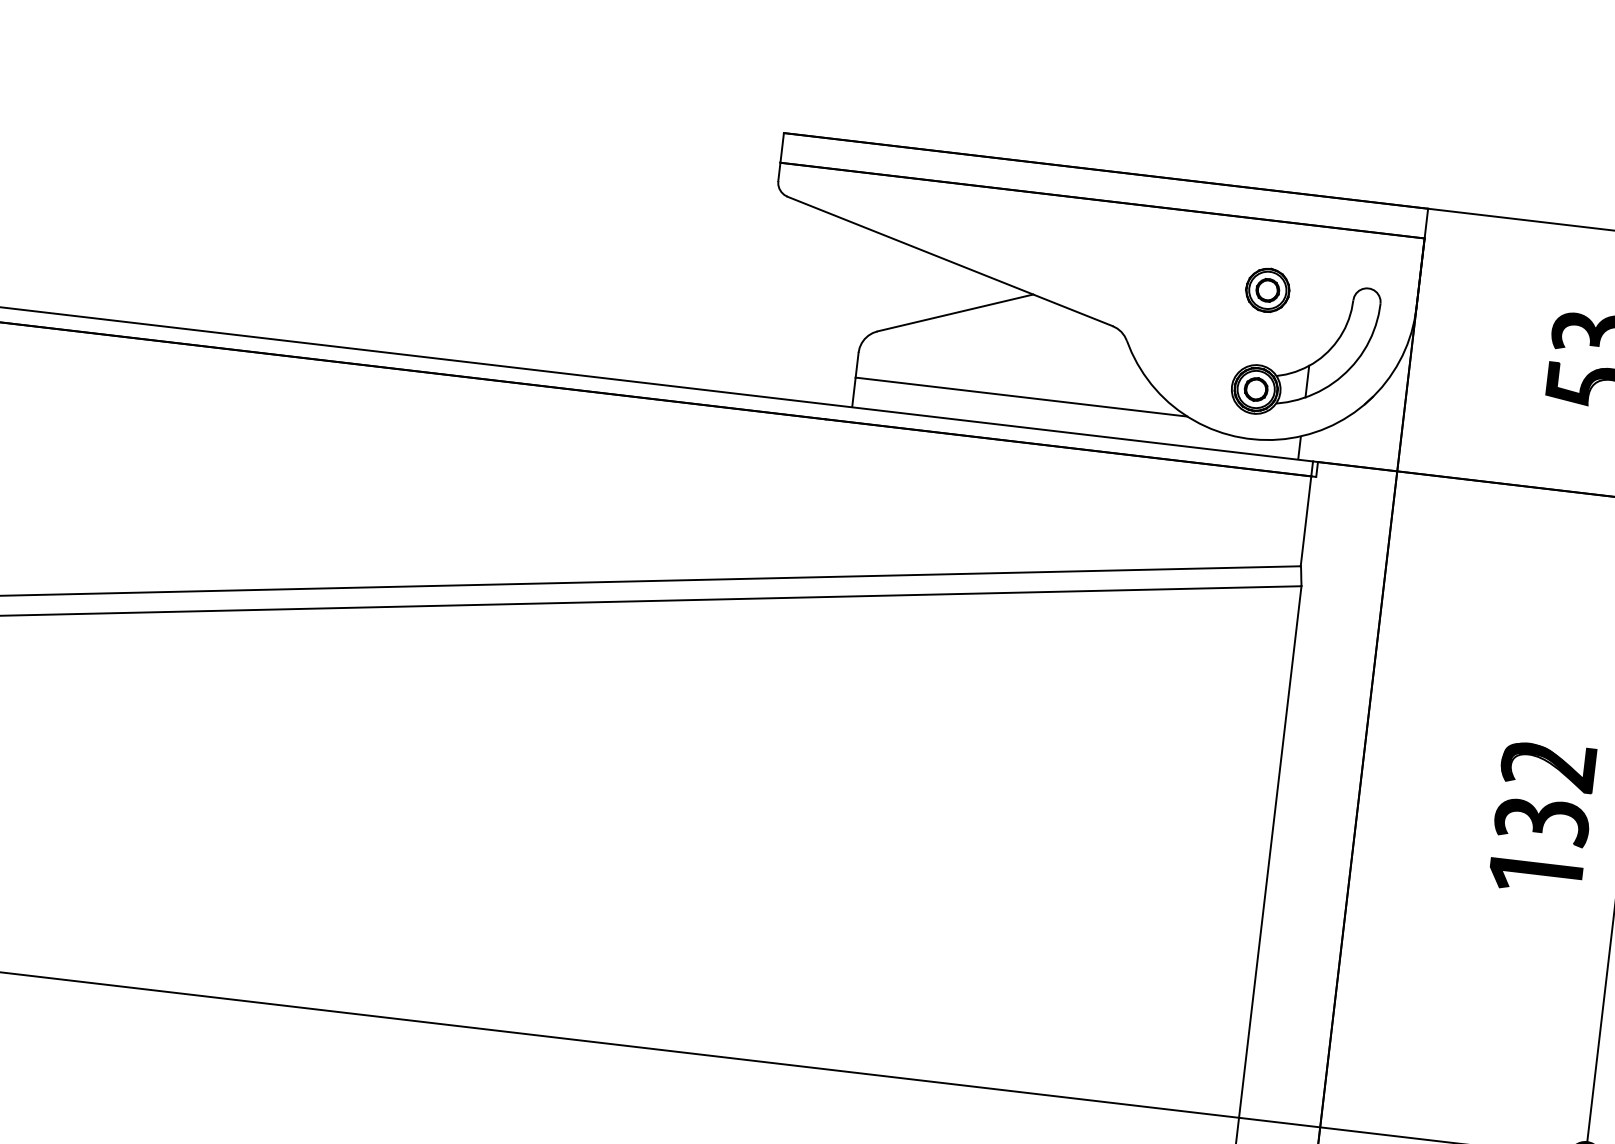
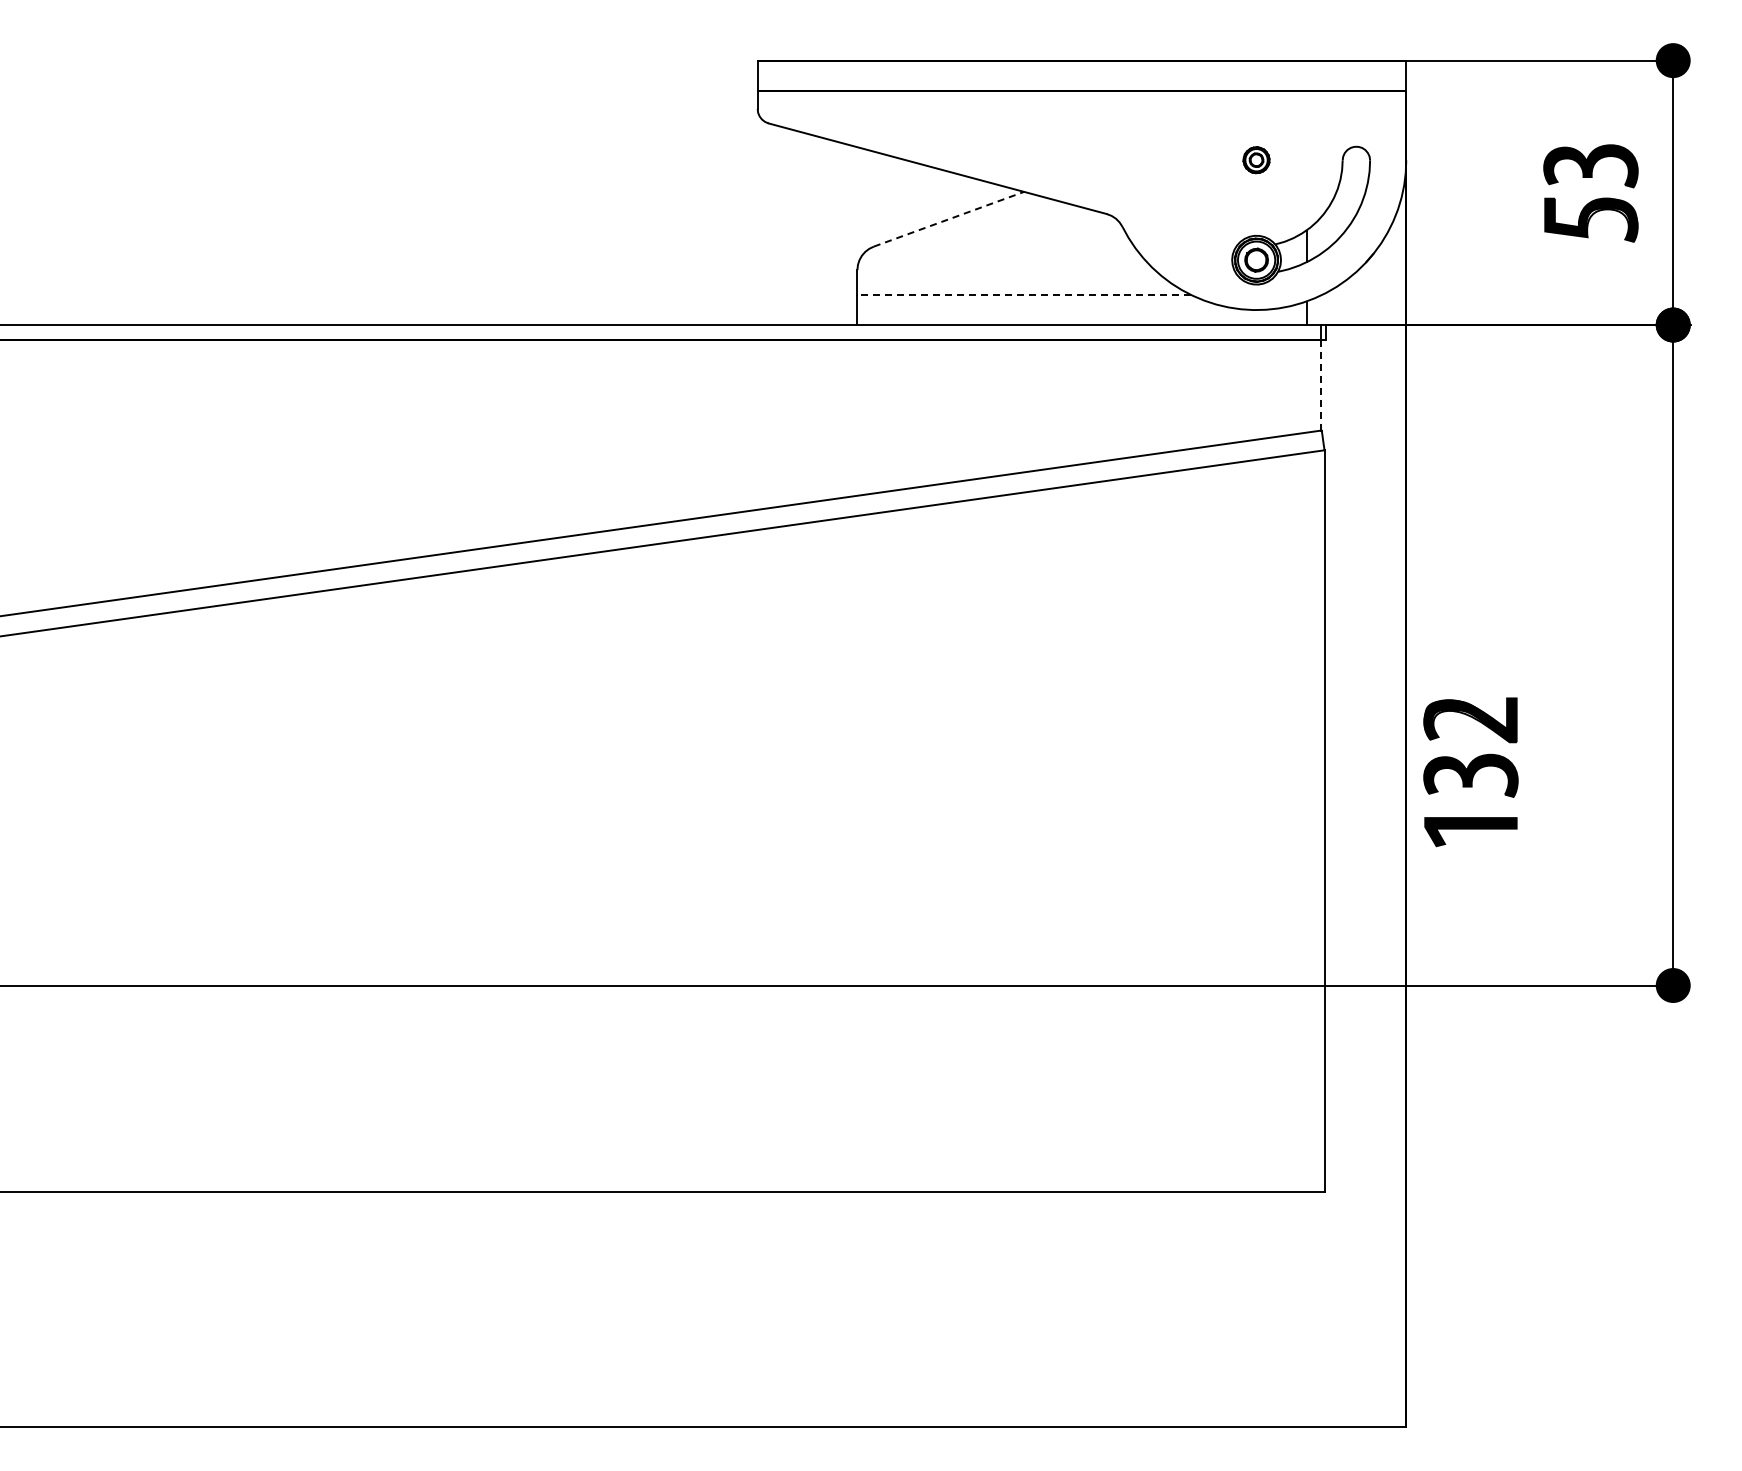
part: (1267, 289) -> (1256, 159), size x0.6
line: (955, 313) -> (949, 219), solid -> dashed
line: (1021, 397) -> (1024, 295), solid -> dashed
line: (1306, 521) -> (1321, 385), solid -> dashed
part: (1542, 818) -> (1470, 772), moved

